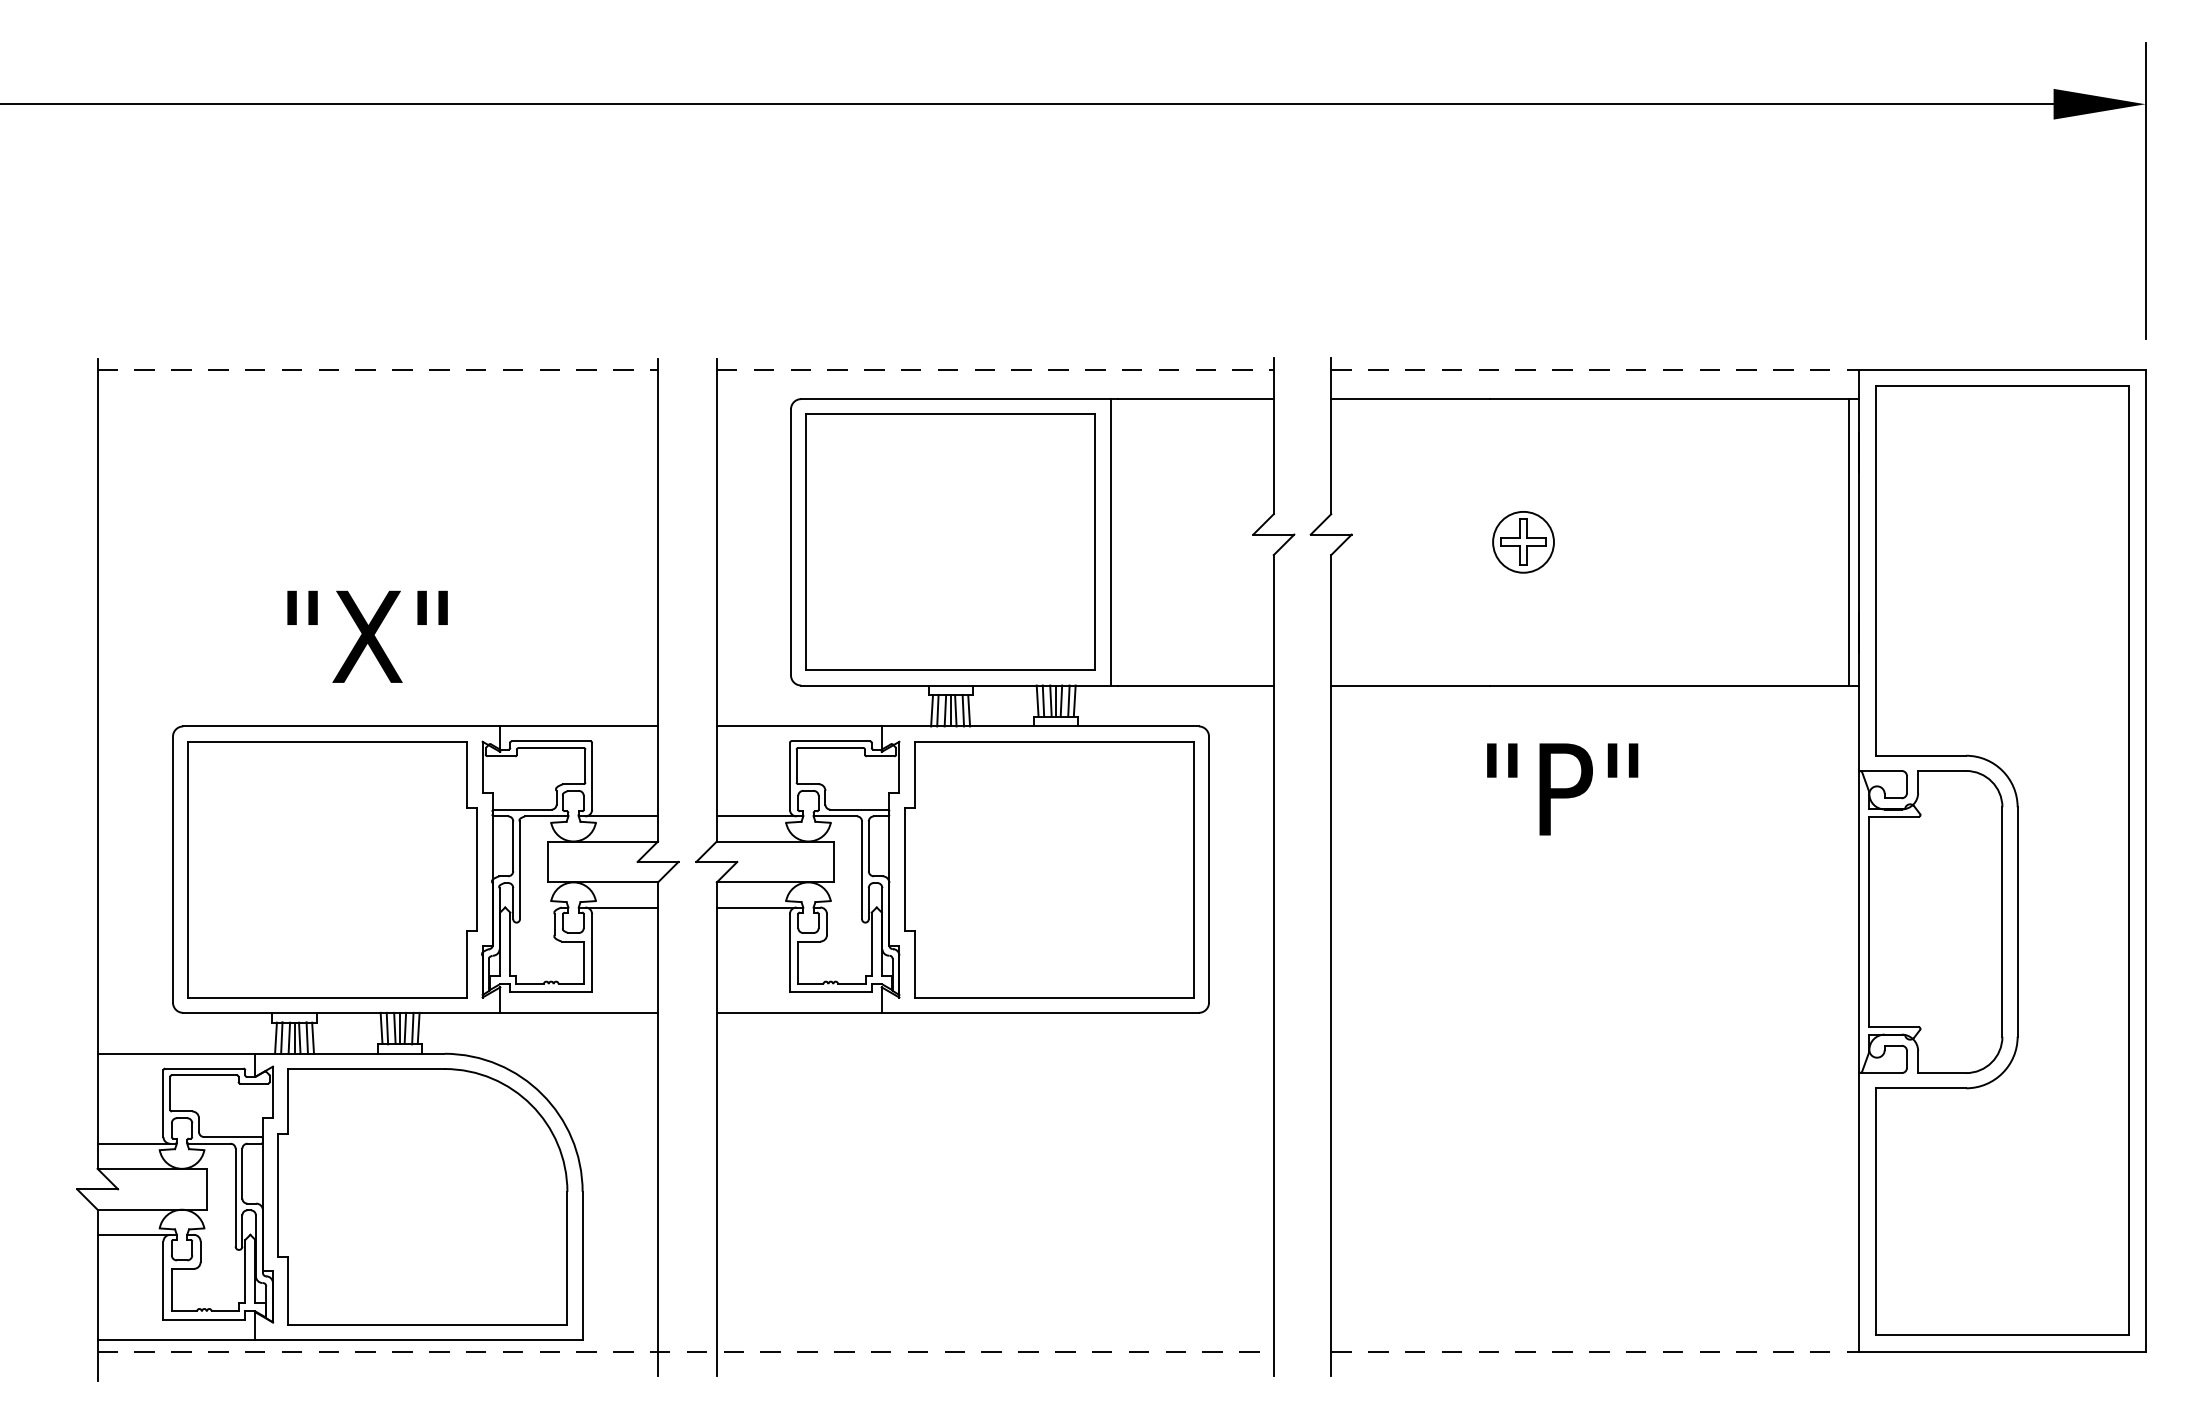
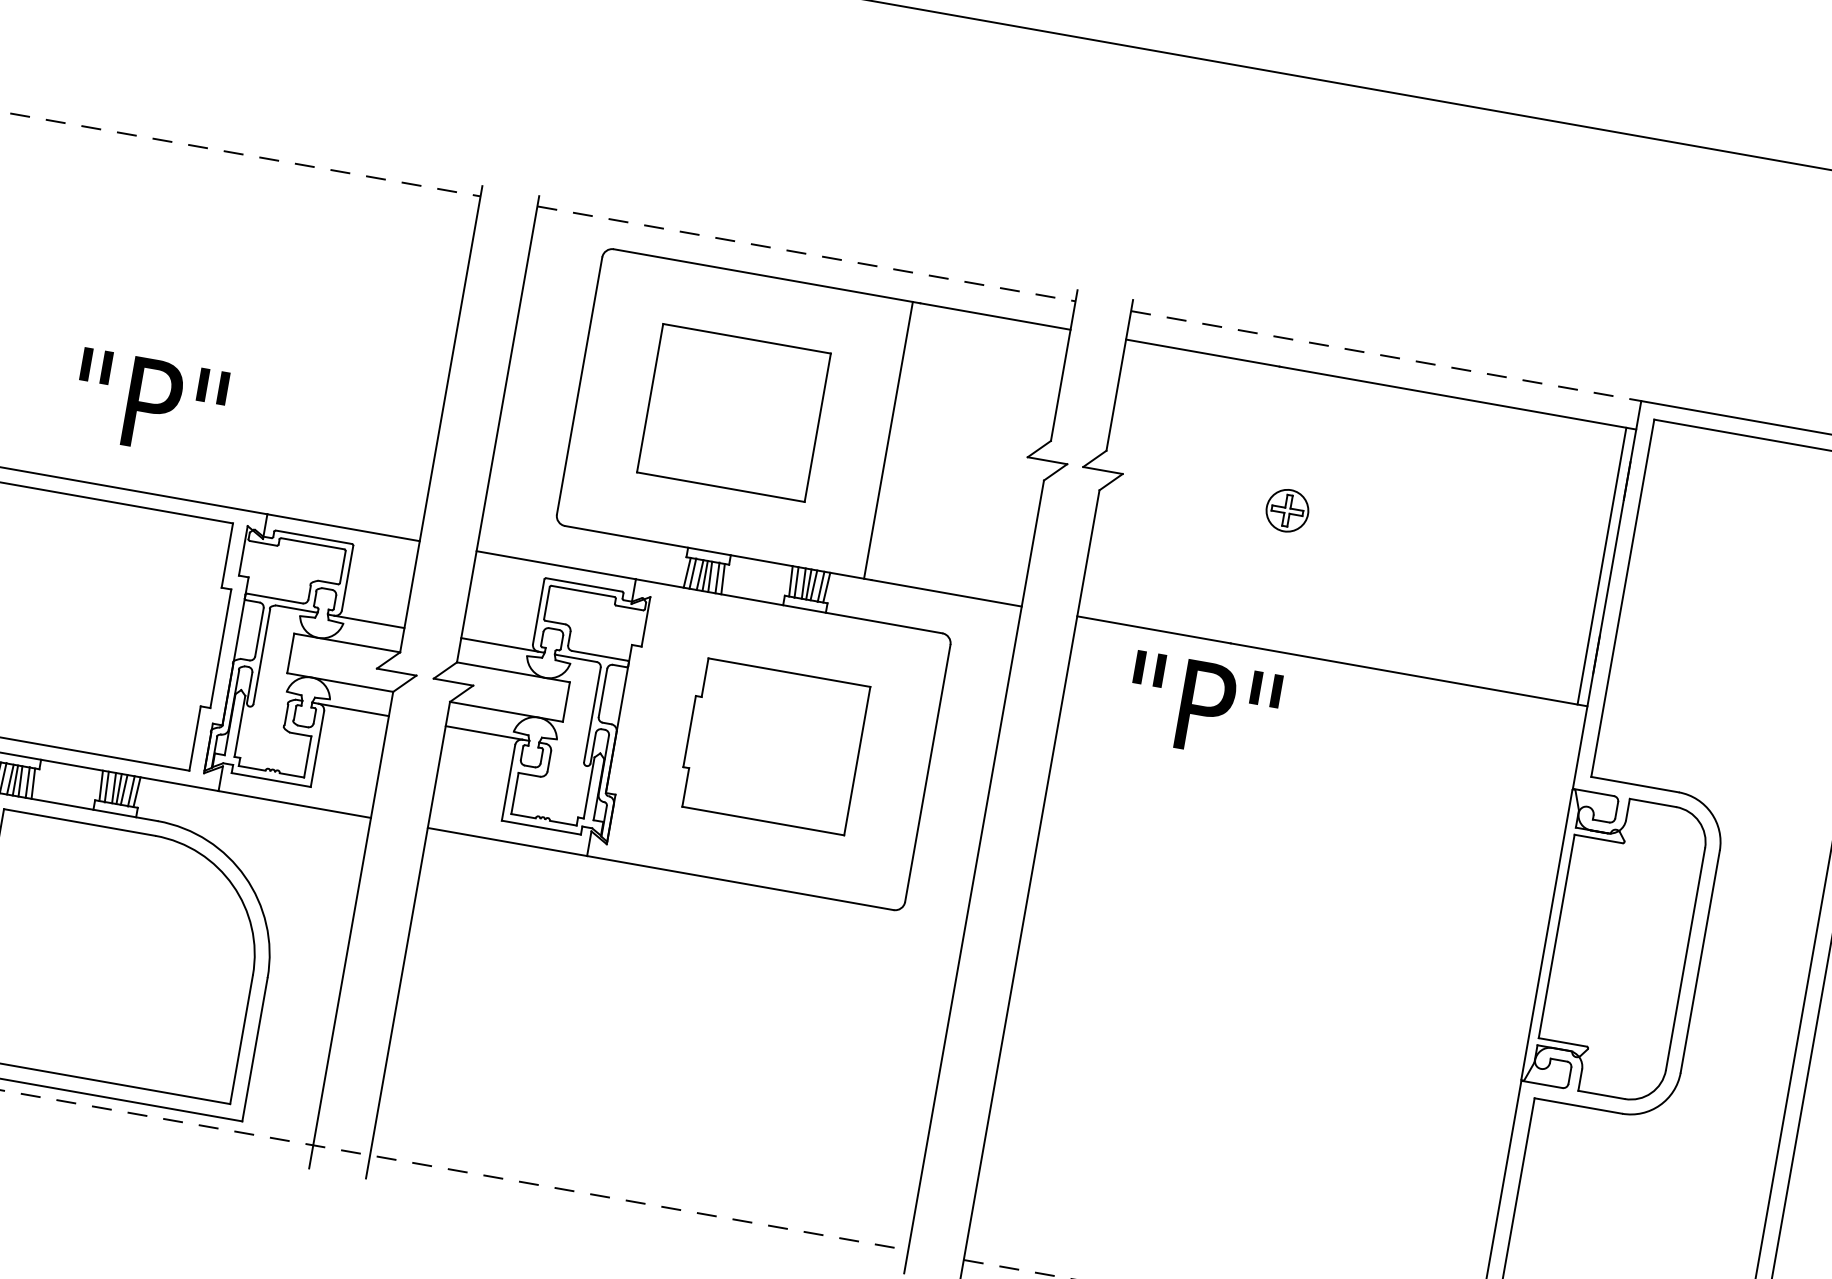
part: (950, 541) -> (733, 412), size x0.6
part: (1523, 542) -> (1287, 510), size x0.7
text: (389, 636) -> (175, 408), "X" -> "P"
text: (1562, 789) -> (1202, 707), moved
part: (1049, 869) -> (773, 746), size x0.6

